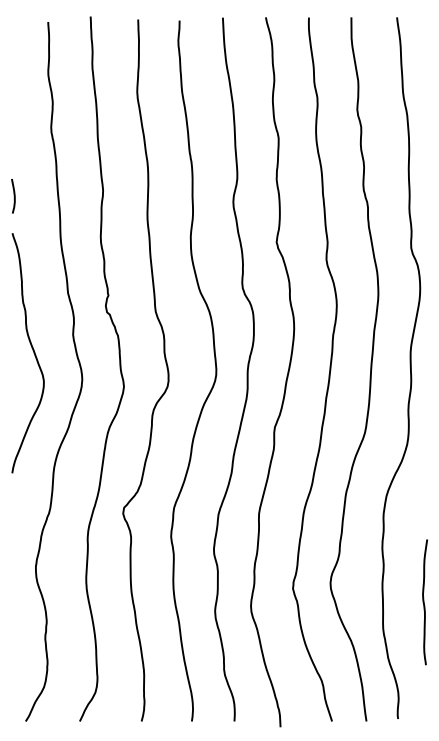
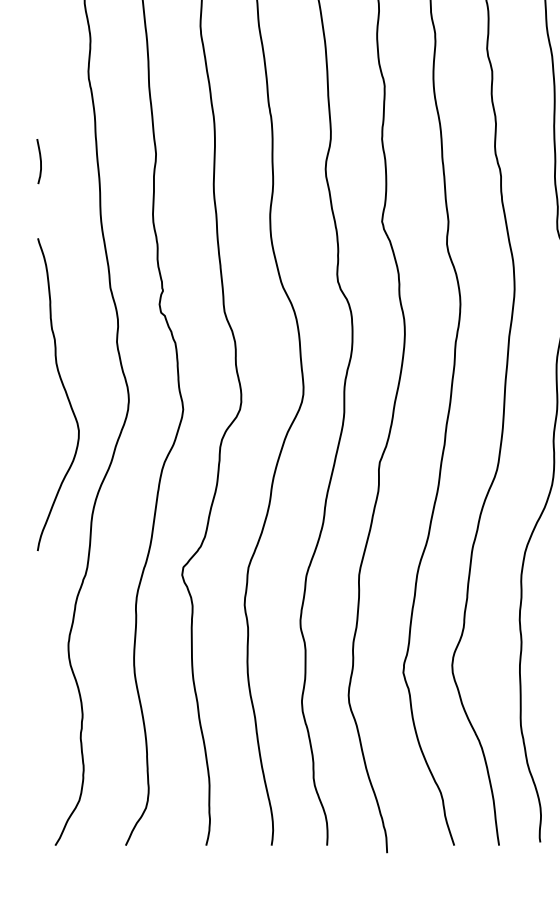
curve: (32, 350) -> (64, 391), moved

